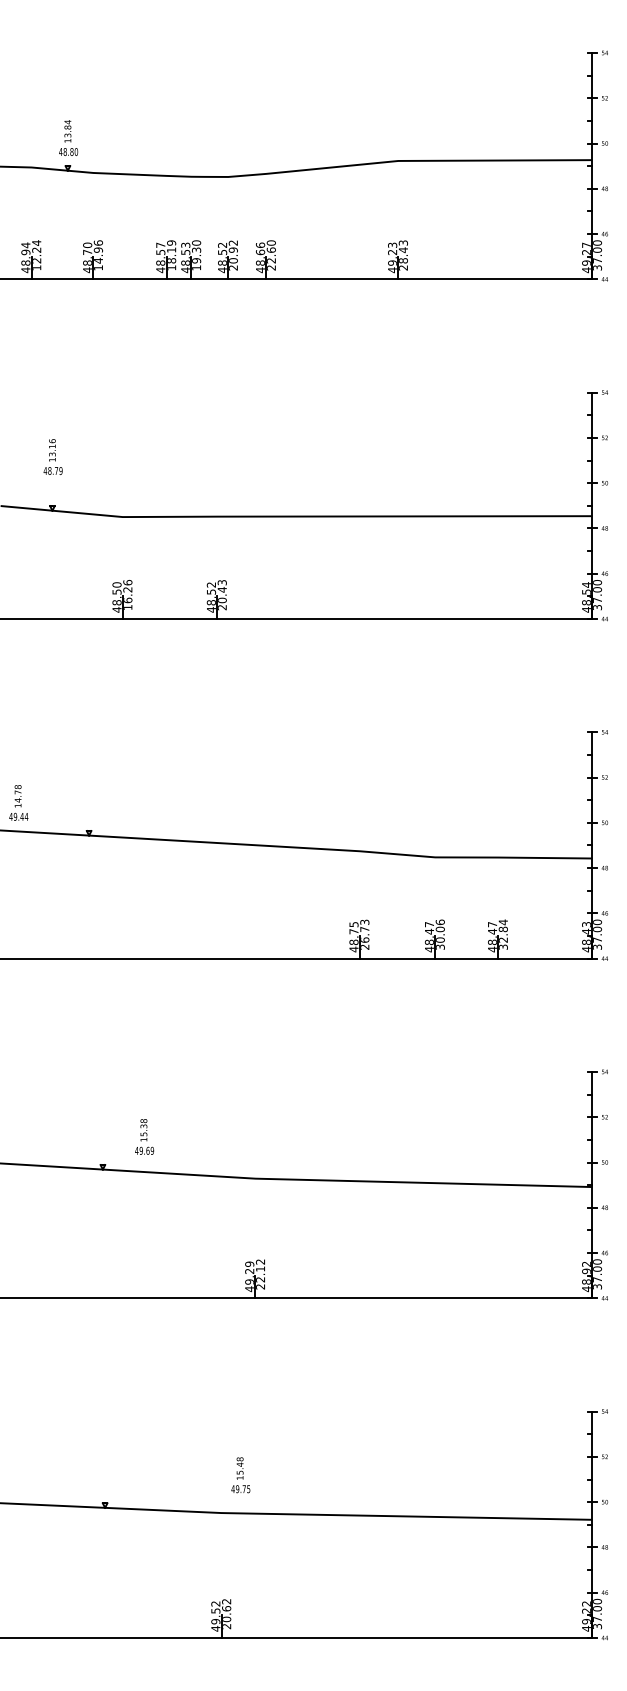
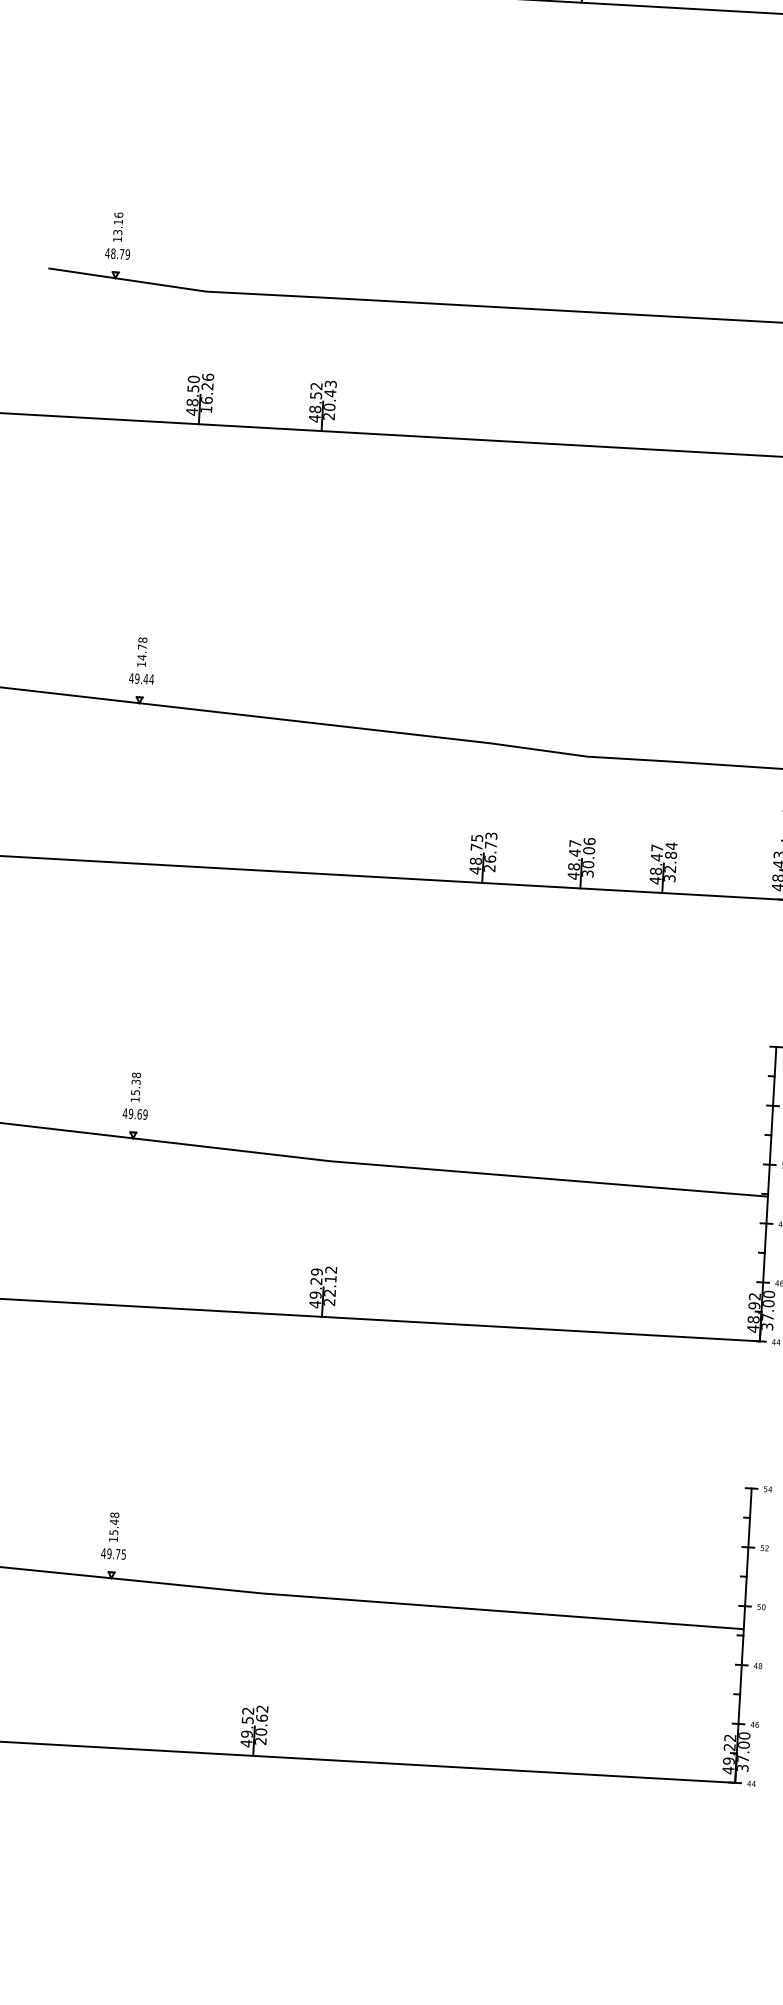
text: (52, 456) -> (117, 235), moved
text: (18, 802) -> (142, 660), moved
text: (144, 1136) -> (136, 1095), moved
text: (240, 1475) -> (114, 1536), moved

